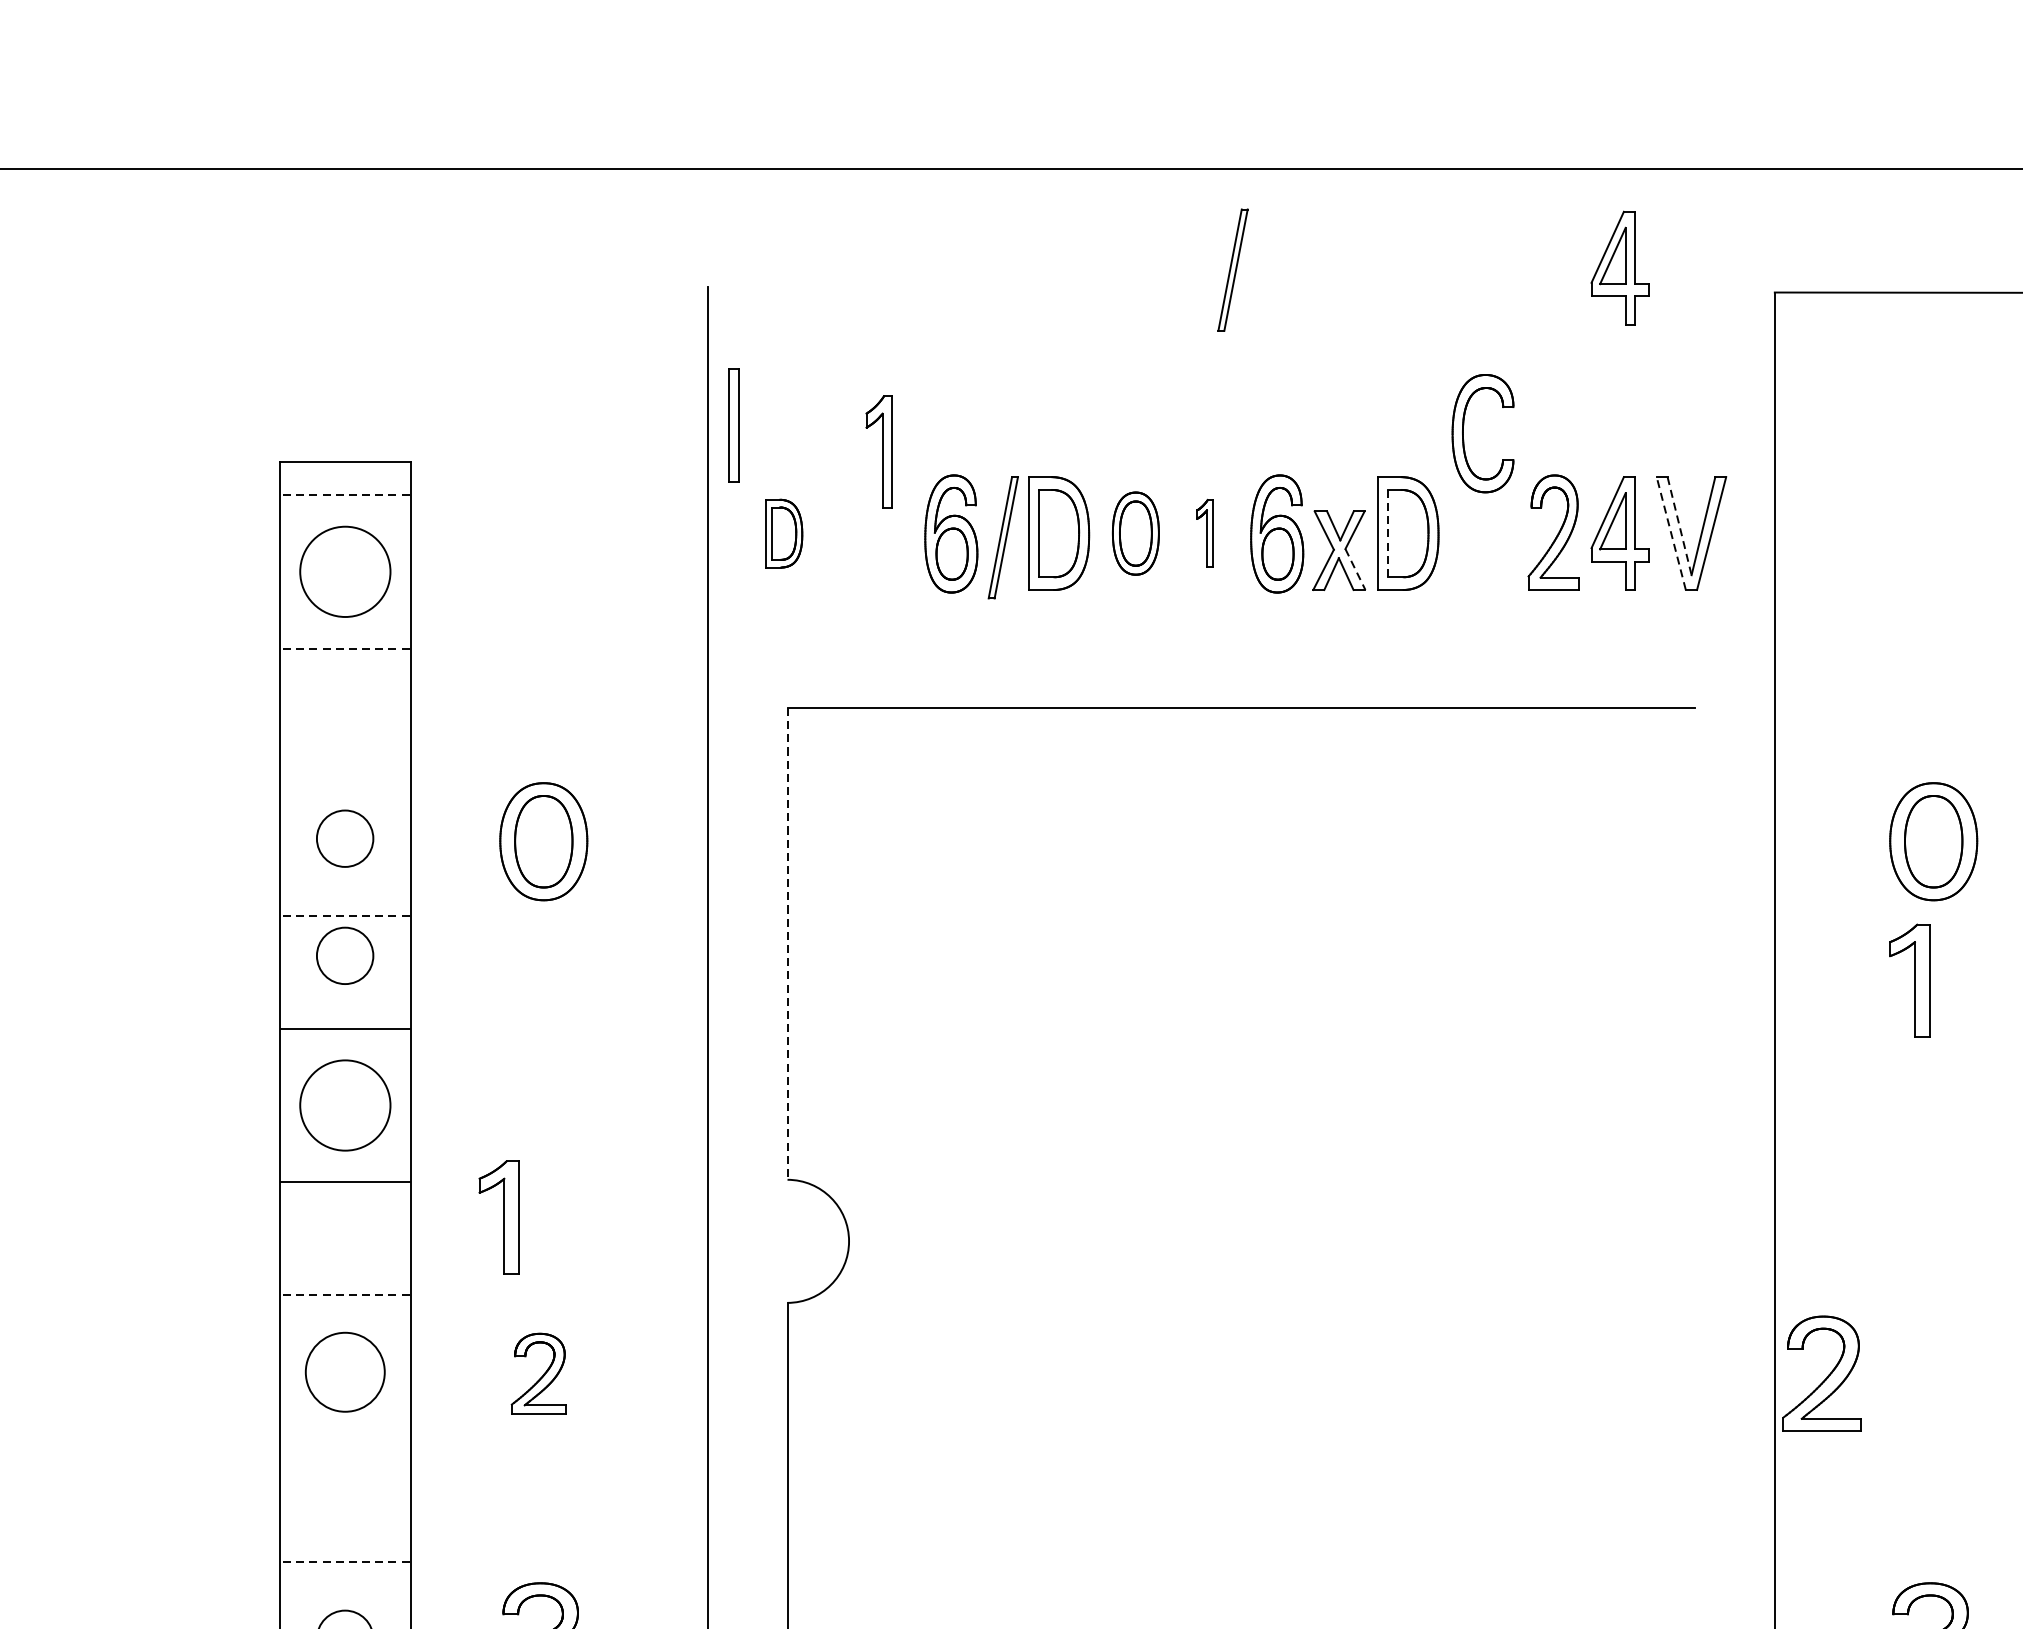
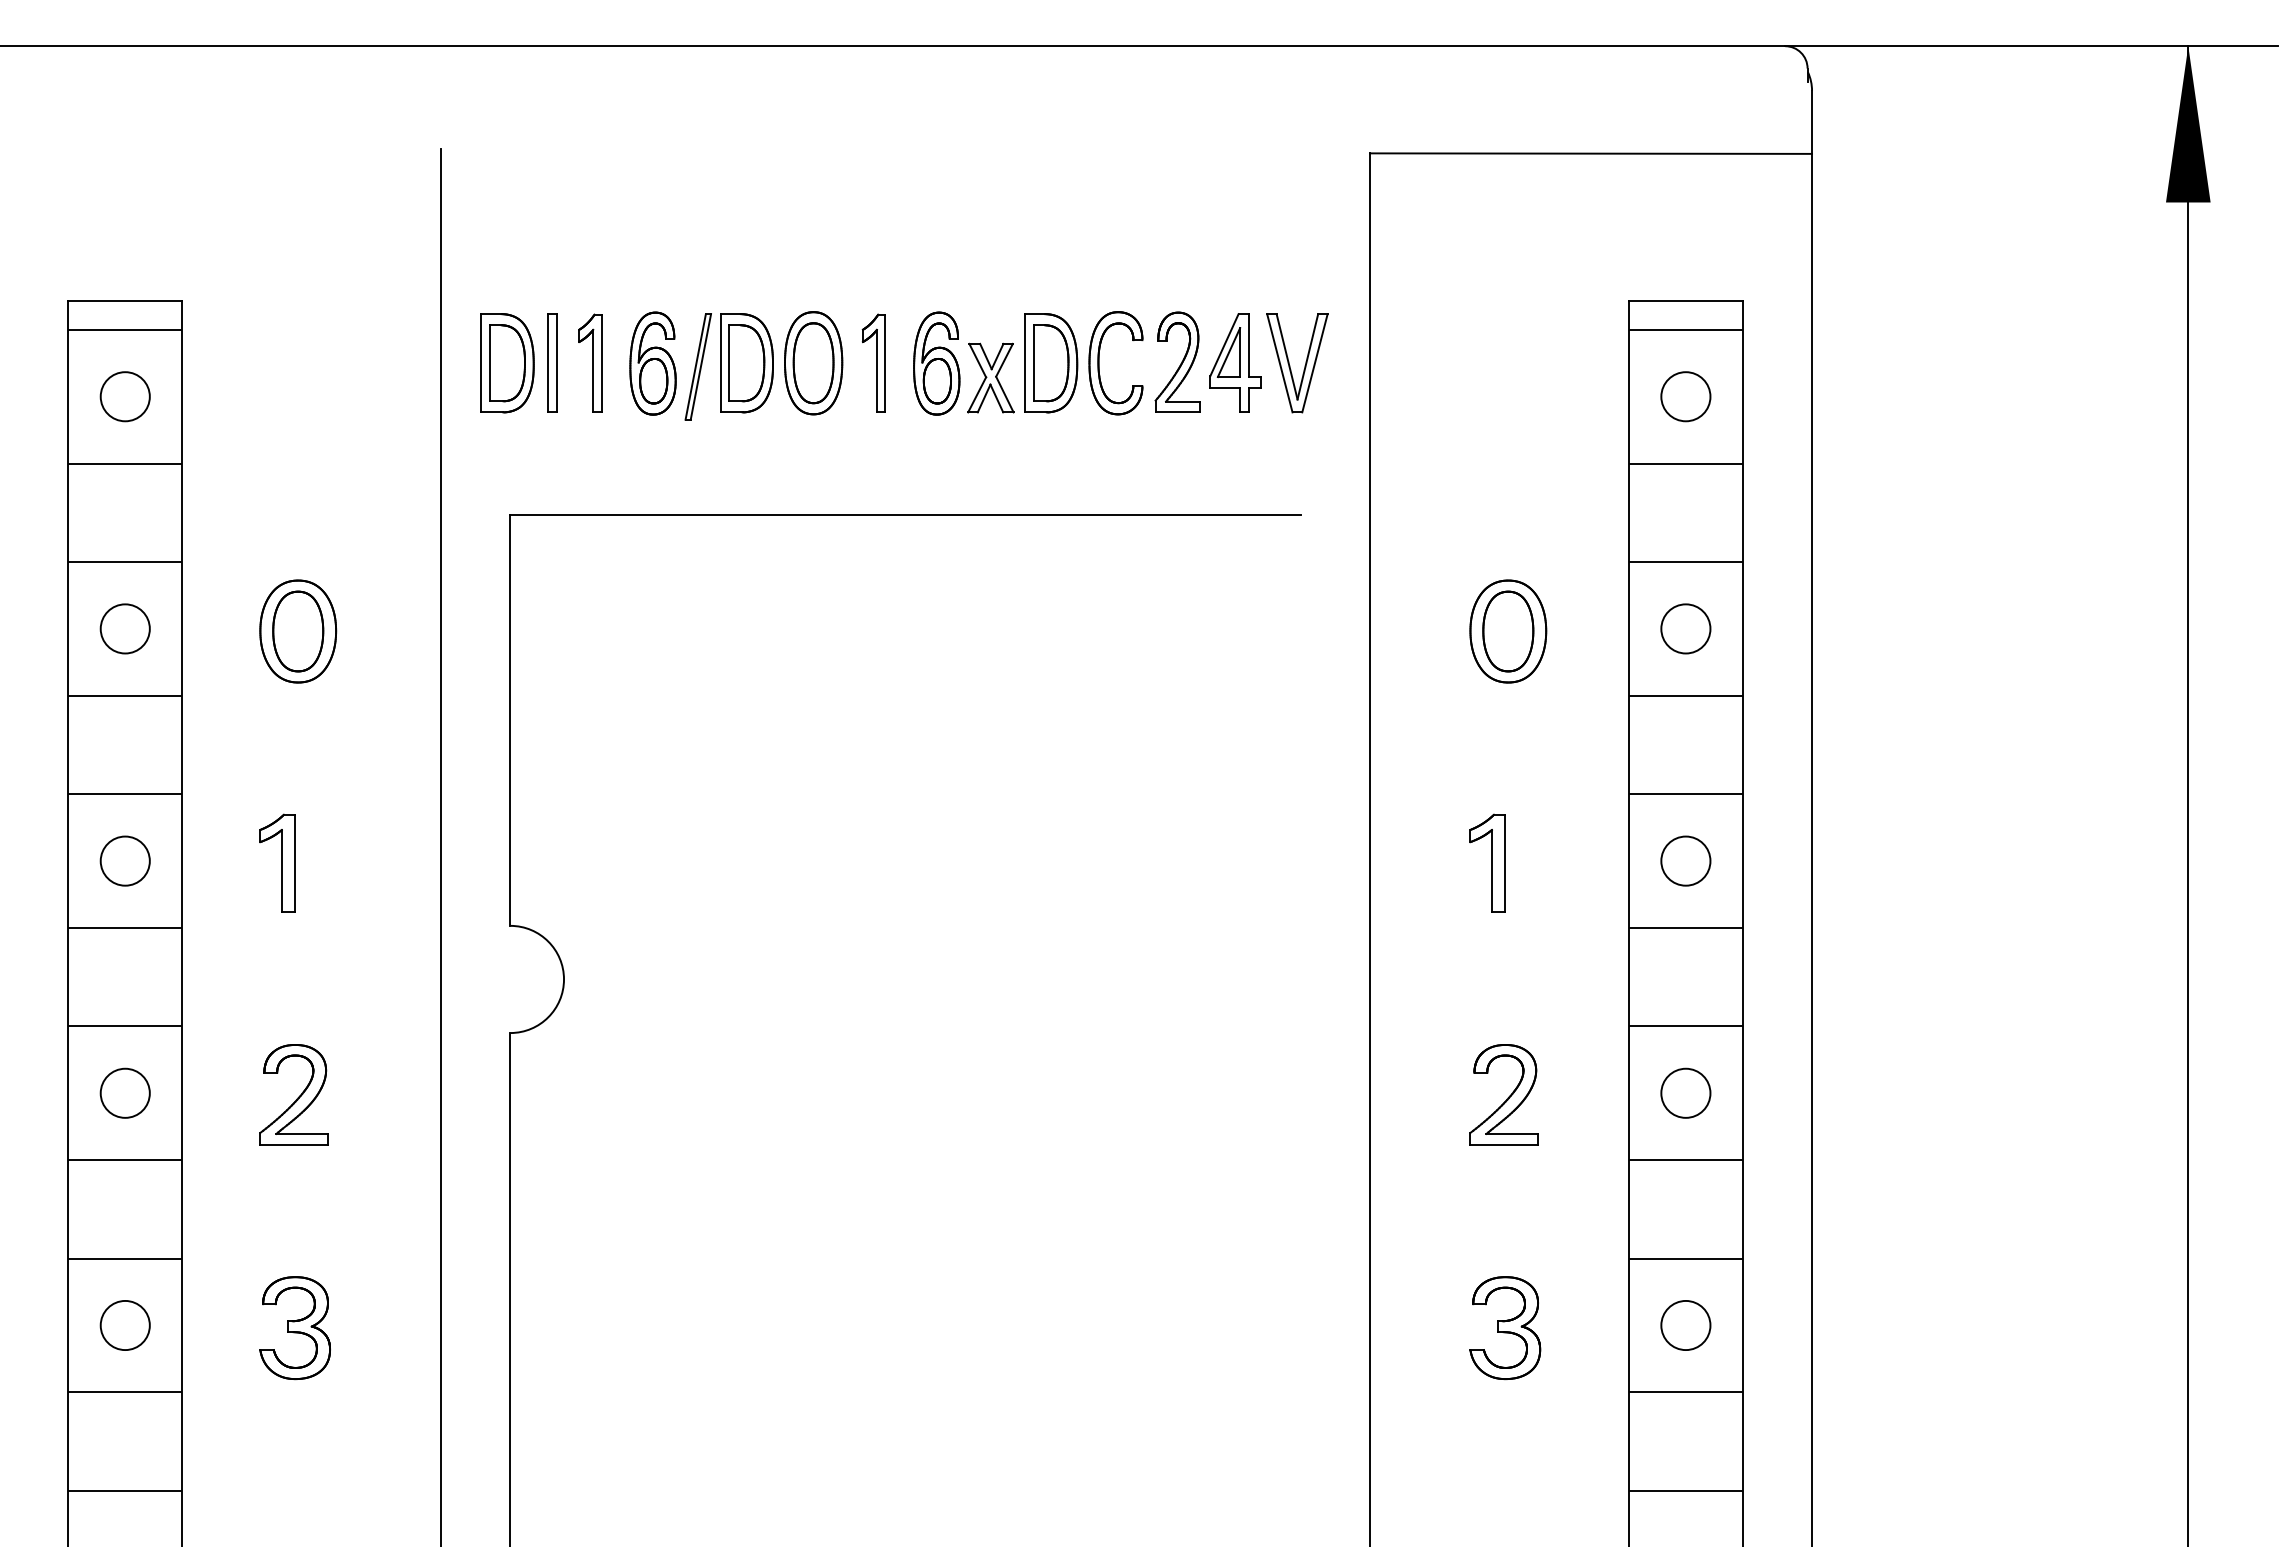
part: (1620, 267) -> (1235, 131), removed
part: (1232, 269) -> (897, 133), removed
part: (733, 424) -> (552, 362), moved
part: (1464, 433) -> (1099, 363), moved
part: (879, 451) -> (590, 362), moved
line: (344, 494) -> (124, 329), dashed -> solid
line: (1680, 525) -> (1287, 356), dashed -> solid
part: (1204, 532) -> (873, 362), size x1.67
part: (784, 533) -> (507, 363), size x1.67
part: (1135, 533) -> (813, 363), size x1.43
line: (1388, 533) -> (1033, 363), dashed -> solid
line: (1670, 533) -> (1279, 363), dashed -> solid
line: (1355, 569) -> (1004, 394), dashed -> solid
circle: (344, 571) -> (124, 396), size x0.62
line: (344, 648) -> (124, 463), dashed -> solid
line: (345, 761) -> (125, 561), added
line: (344, 915) -> (124, 695), dashed -> solid
line: (787, 943) -> (510, 720), dashed -> solid
circle: (344, 955) -> (124, 730), removed
part: (1909, 979) -> (1487, 862), moved
circle: (344, 1104) -> (124, 860), size x0.62
part: (499, 1216) -> (277, 862), moved
line: (344, 1295) -> (124, 1026), dashed -> solid
circle: (344, 1371) -> (124, 1092), size x0.71
part: (538, 1373) -> (293, 1094), size x1.43
part: (1821, 1373) -> (1503, 1094), moved
line: (345, 1449) -> (125, 1160), added
line: (344, 1561) -> (124, 1258), dashed -> solid

